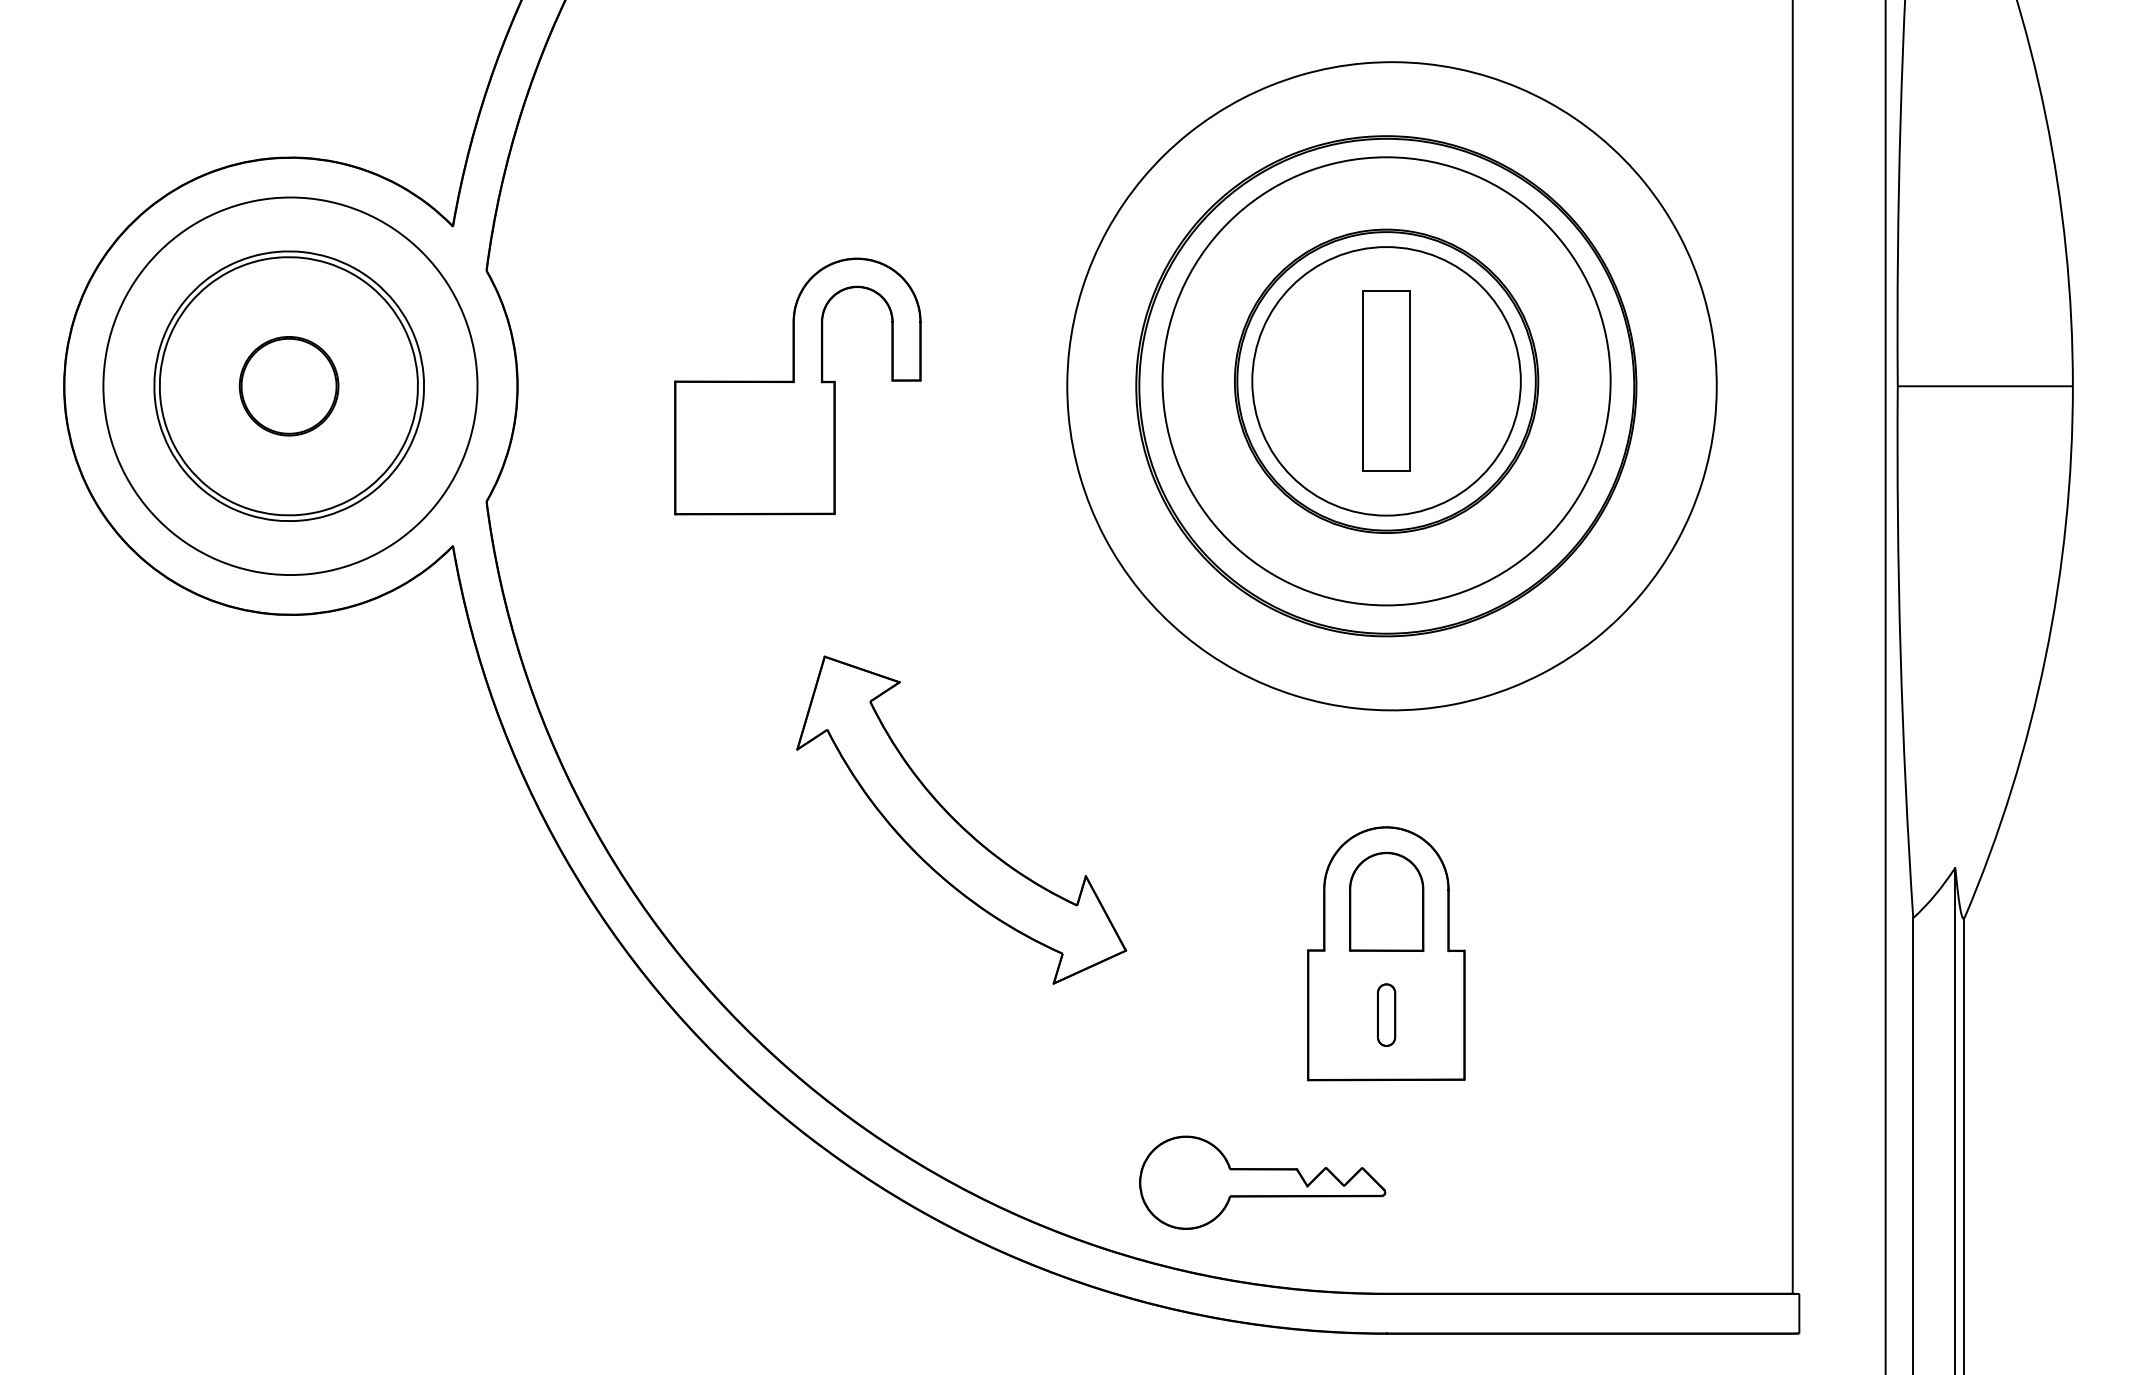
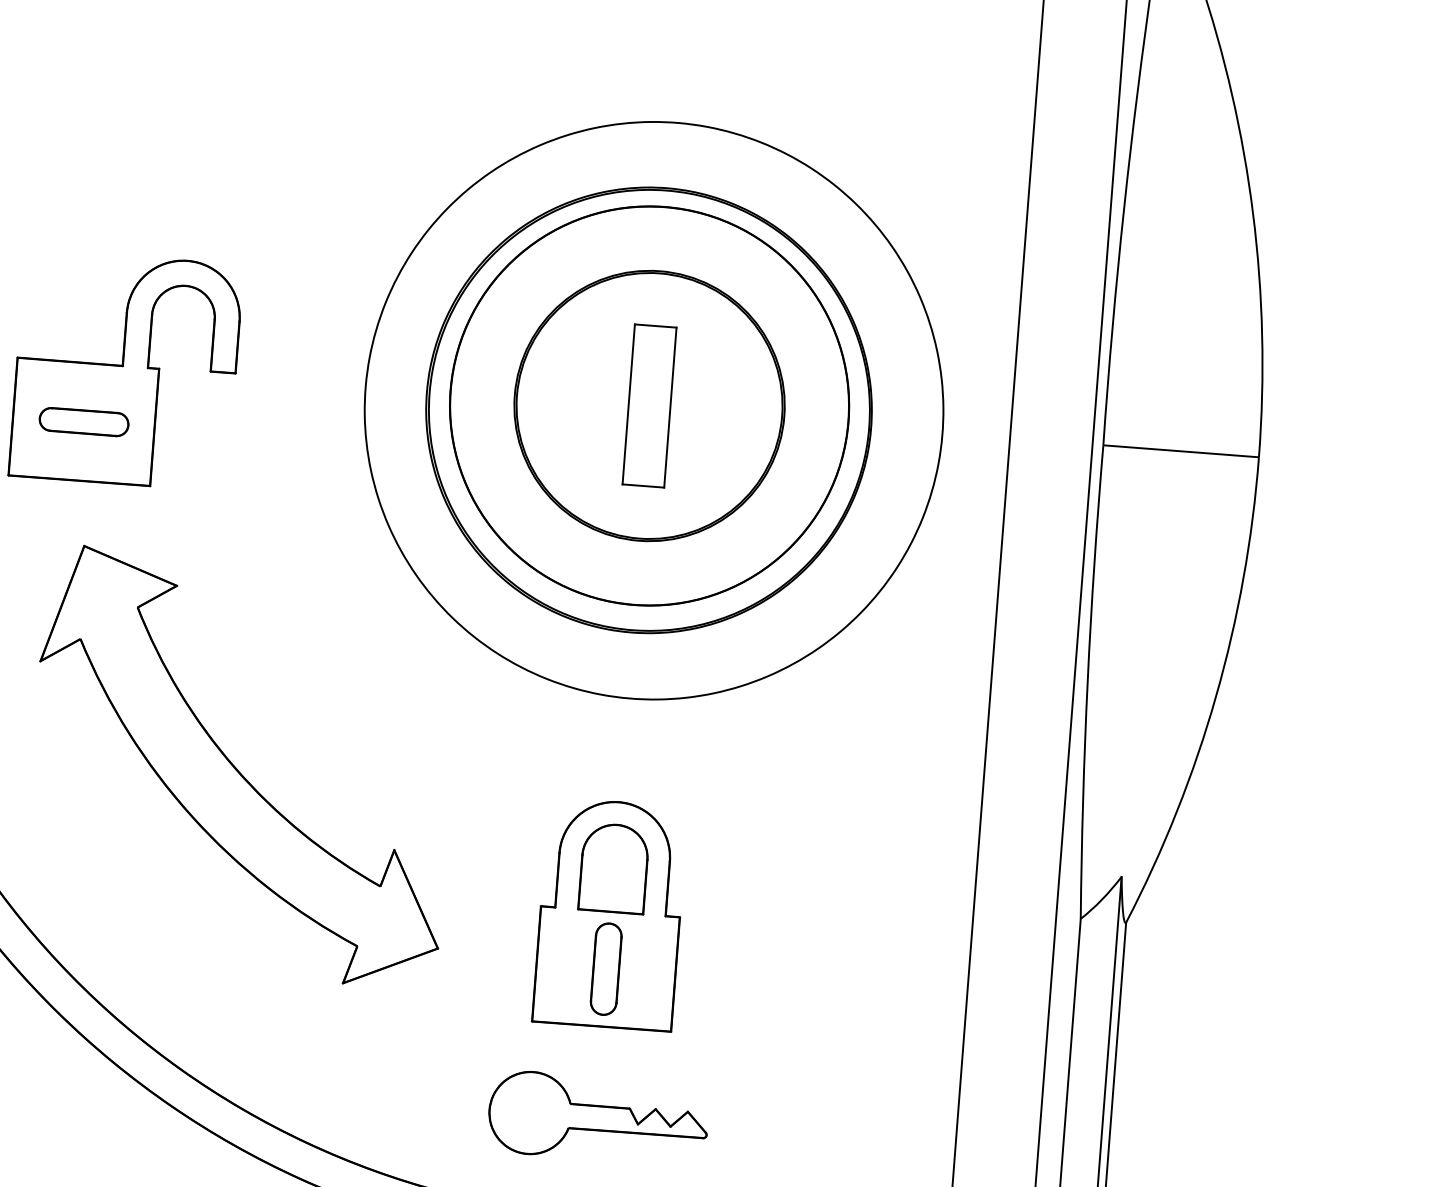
circle: (1386, 381) -> (649, 406), size x1.67
part: (755, 447) -> (84, 421), added
part: (961, 819) -> (241, 766), size x1.43
part: (1386, 1014) -> (606, 968), size x1.67
part: (1262, 1182) -> (598, 1117), moved

